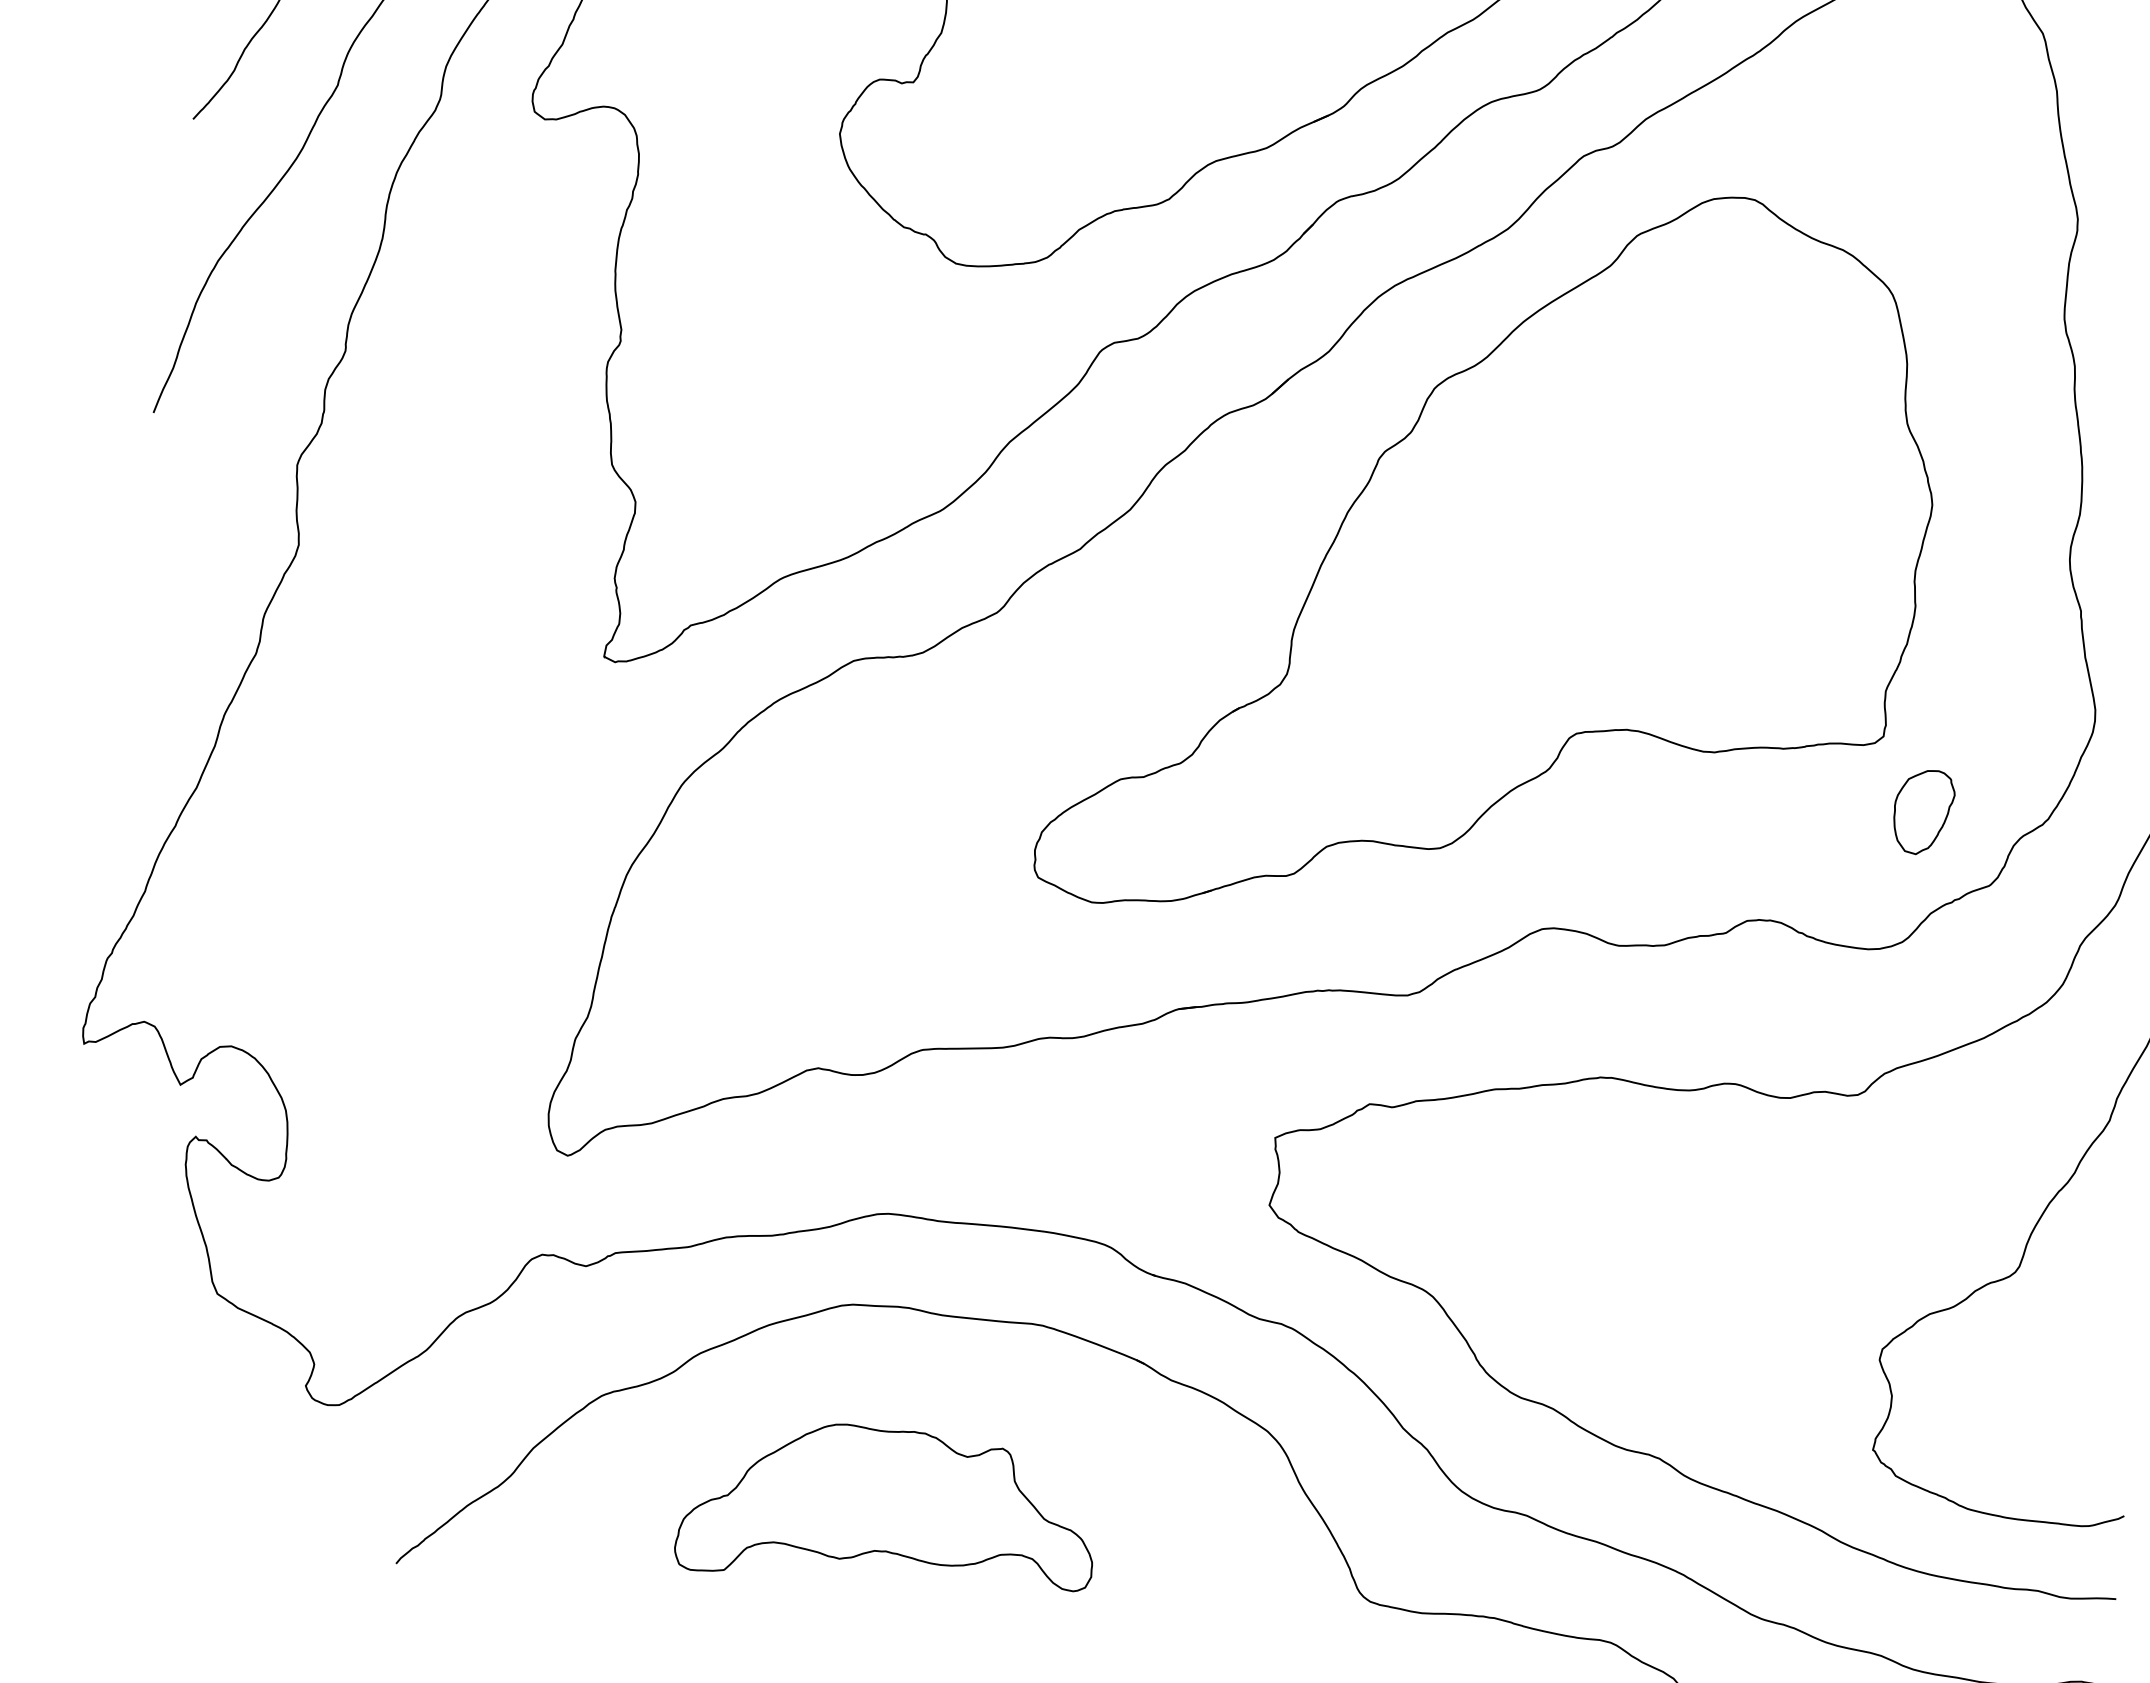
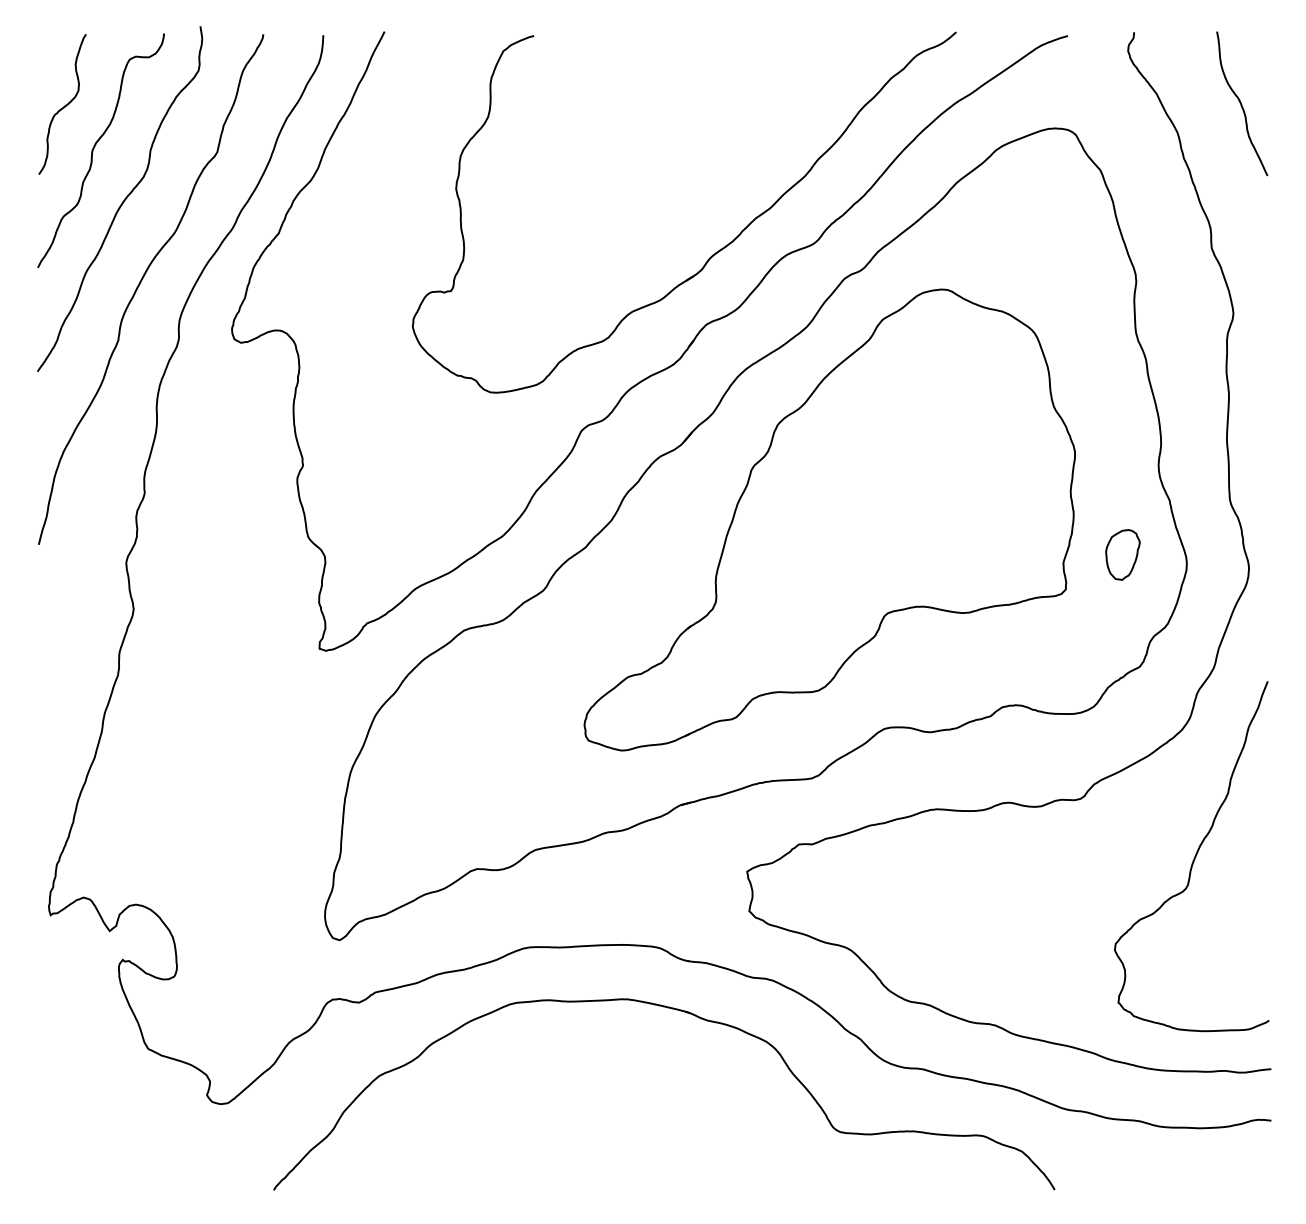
part: (1922, 811) -> (1122, 554), moved
part: (888, 1513) -> (554, 1120), removed

